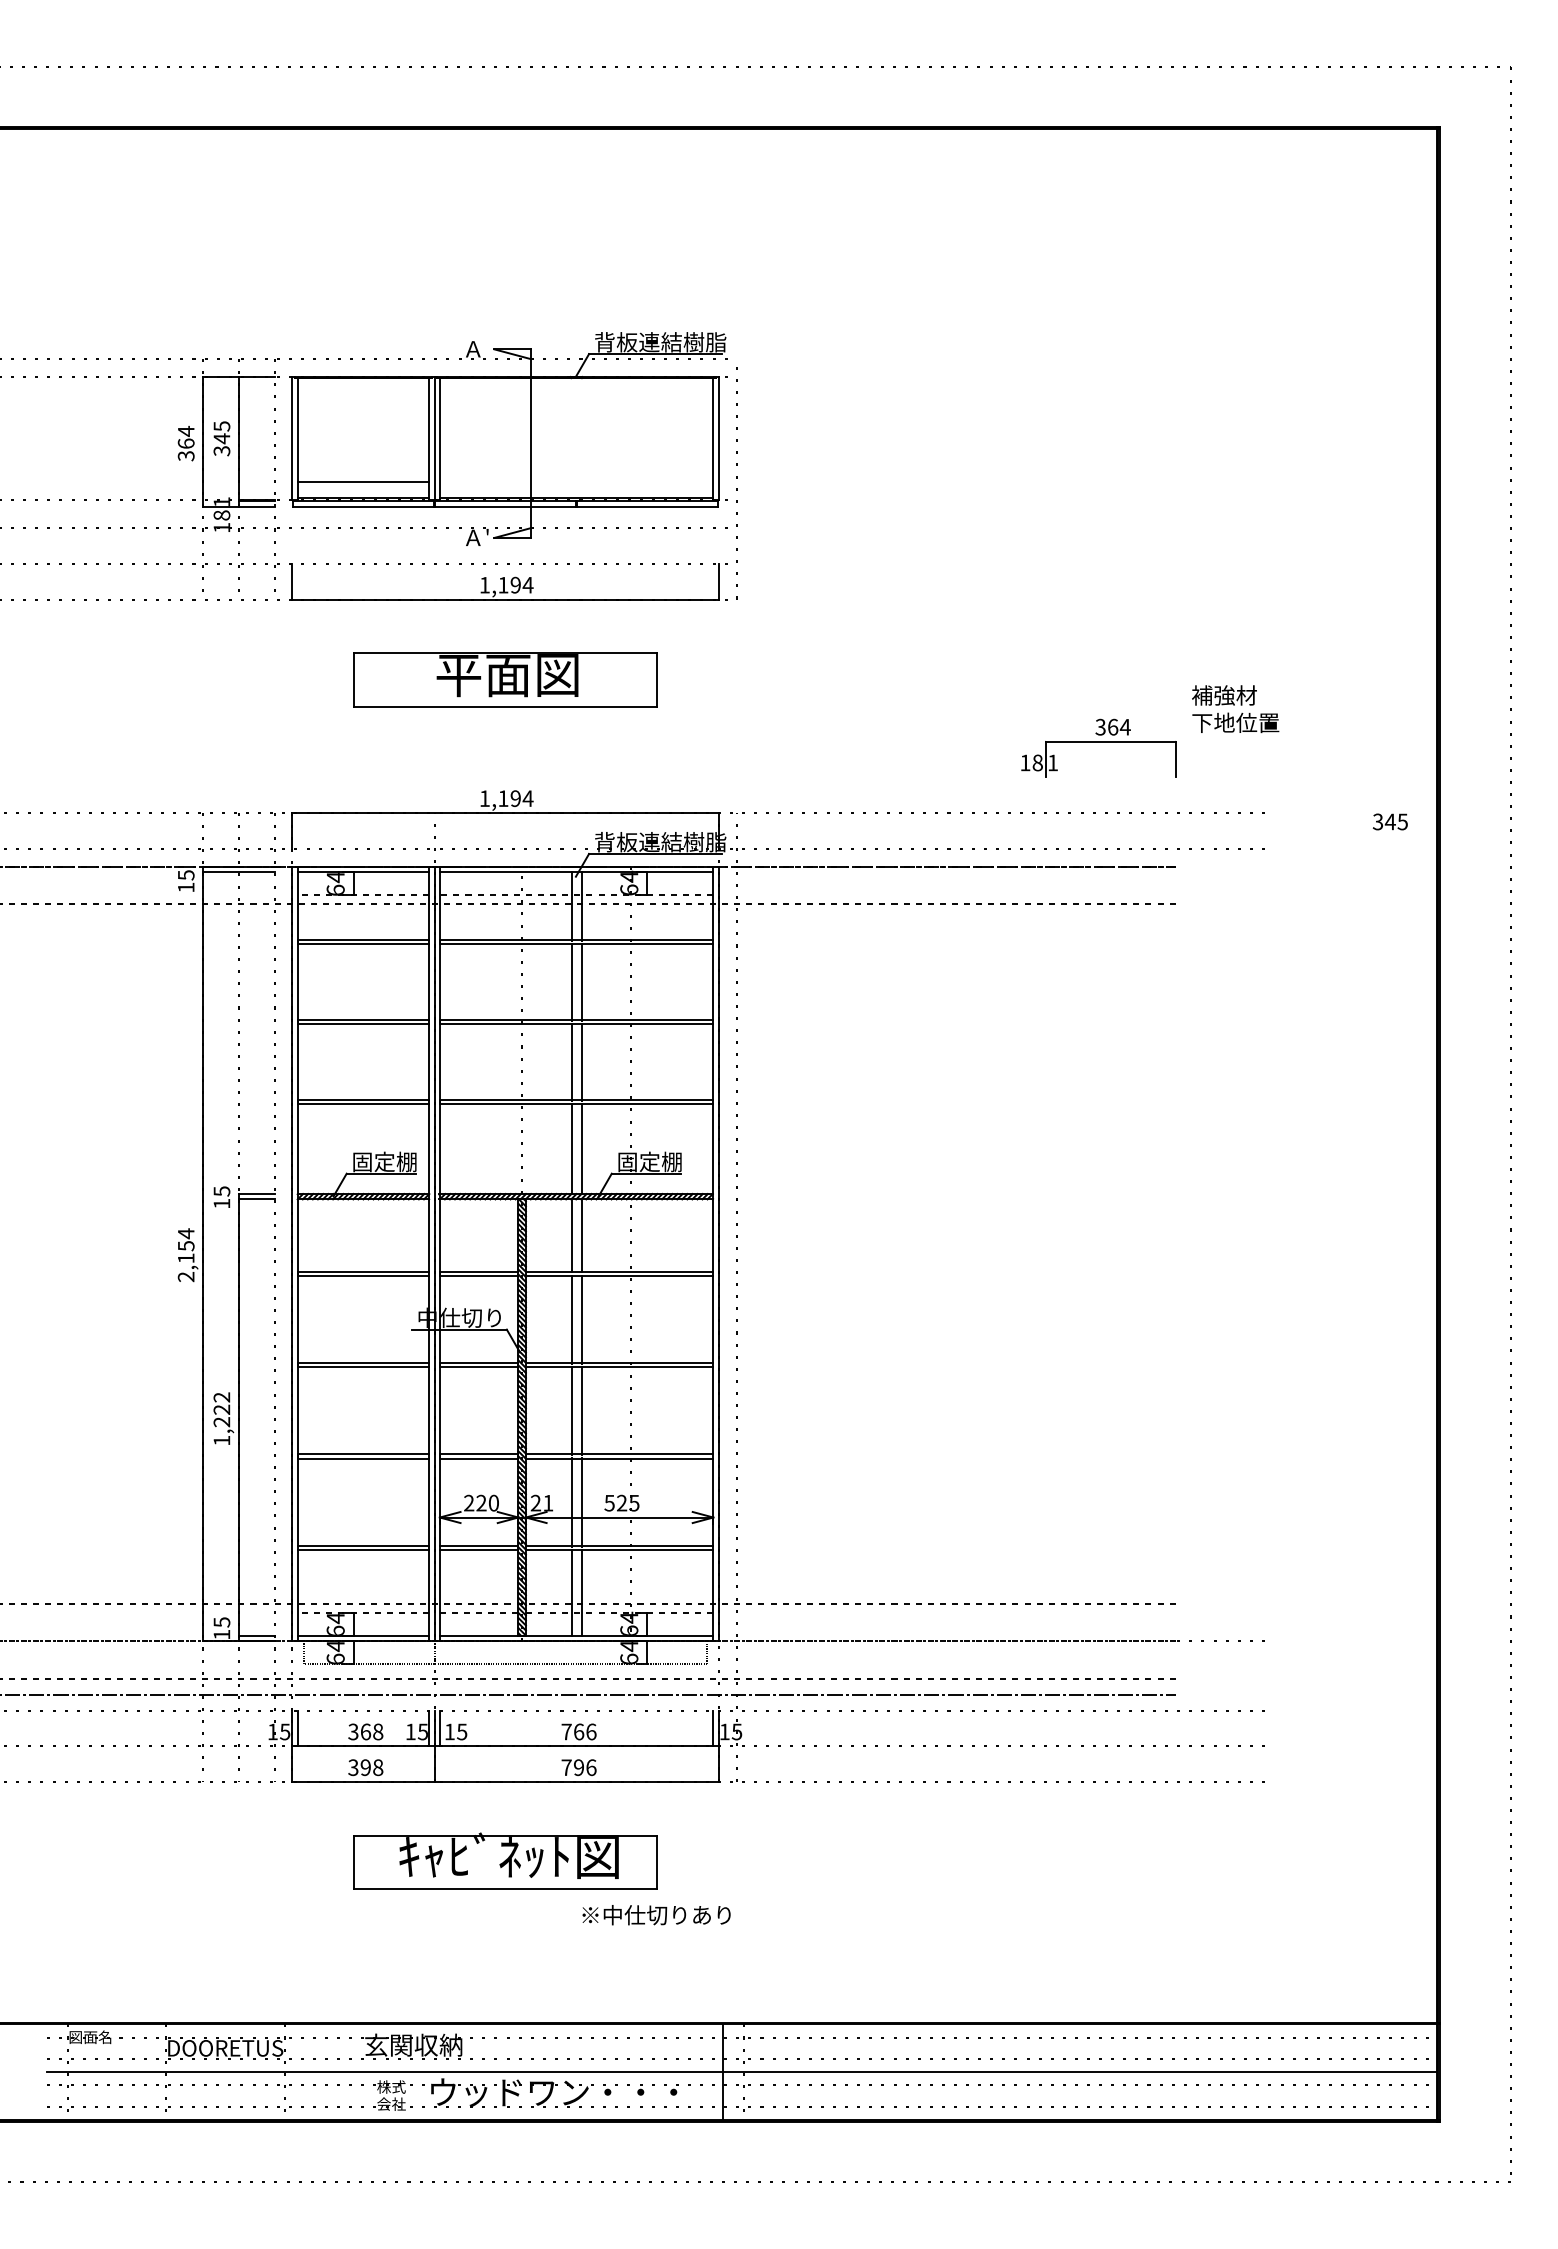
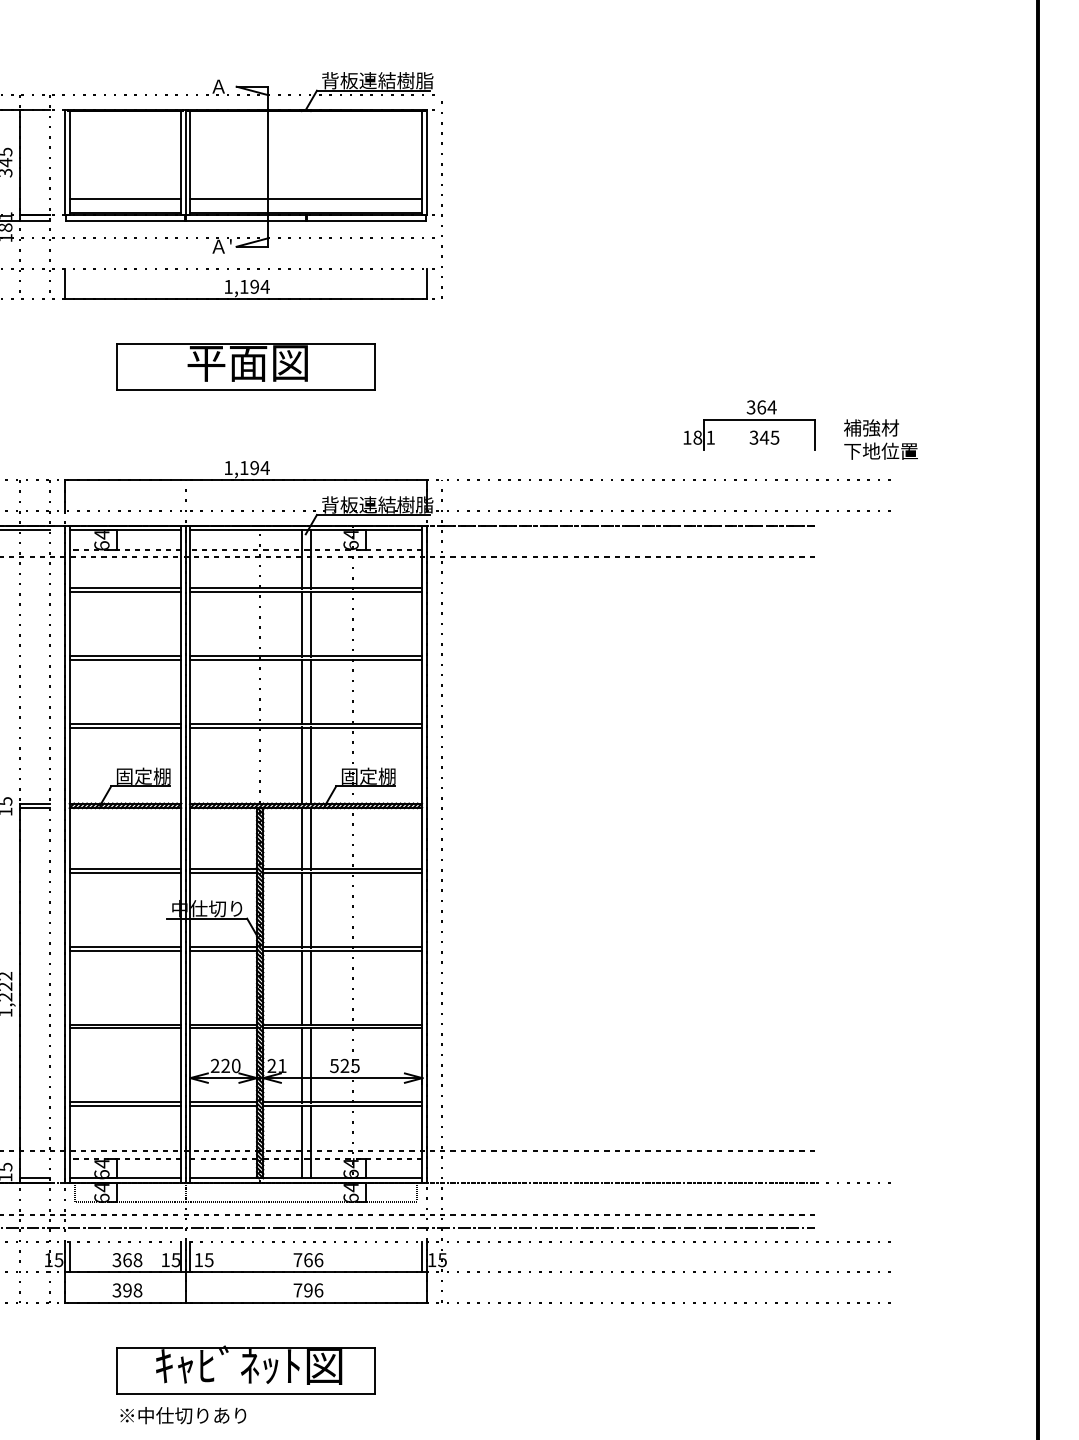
line: (576, 481) -> (306, 198), added
text: (1235, 709) -> (880, 439), moved
text: (1390, 821) -> (764, 437), moved
text: (656, 1915) -> (183, 1415), moved

